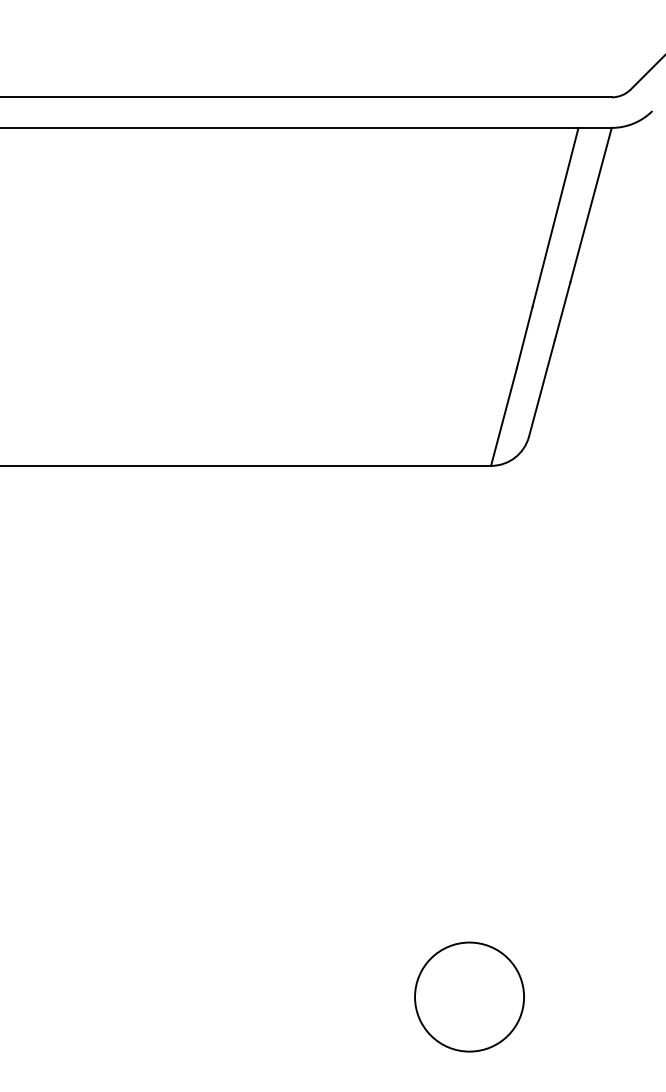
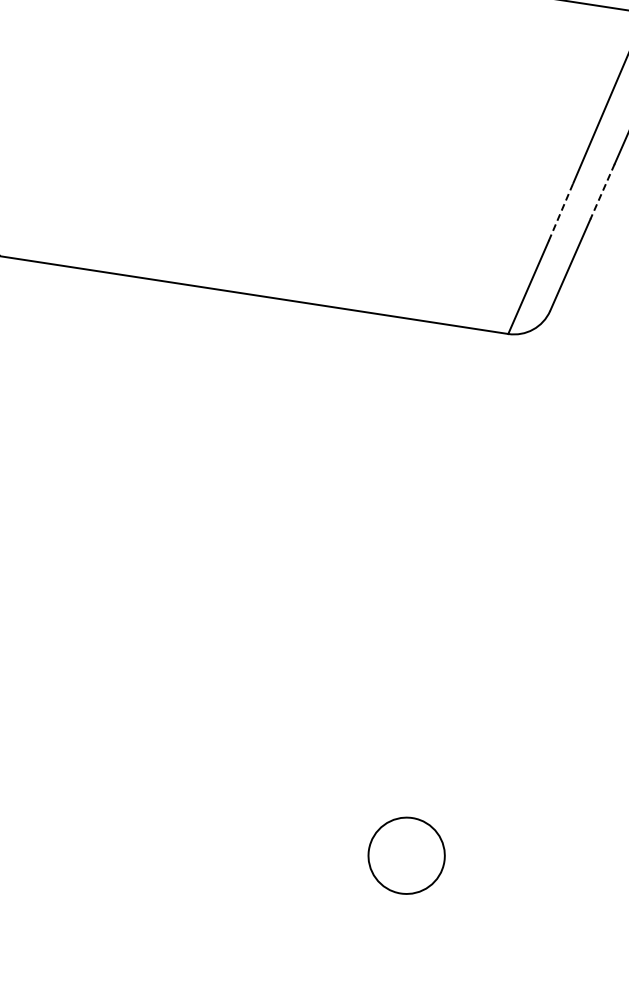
line: (562, 311) -> (602, 192), solid -> dashed
line: (524, 337) -> (560, 212), solid -> dashed
circle: (469, 996) -> (406, 855), size x0.7

